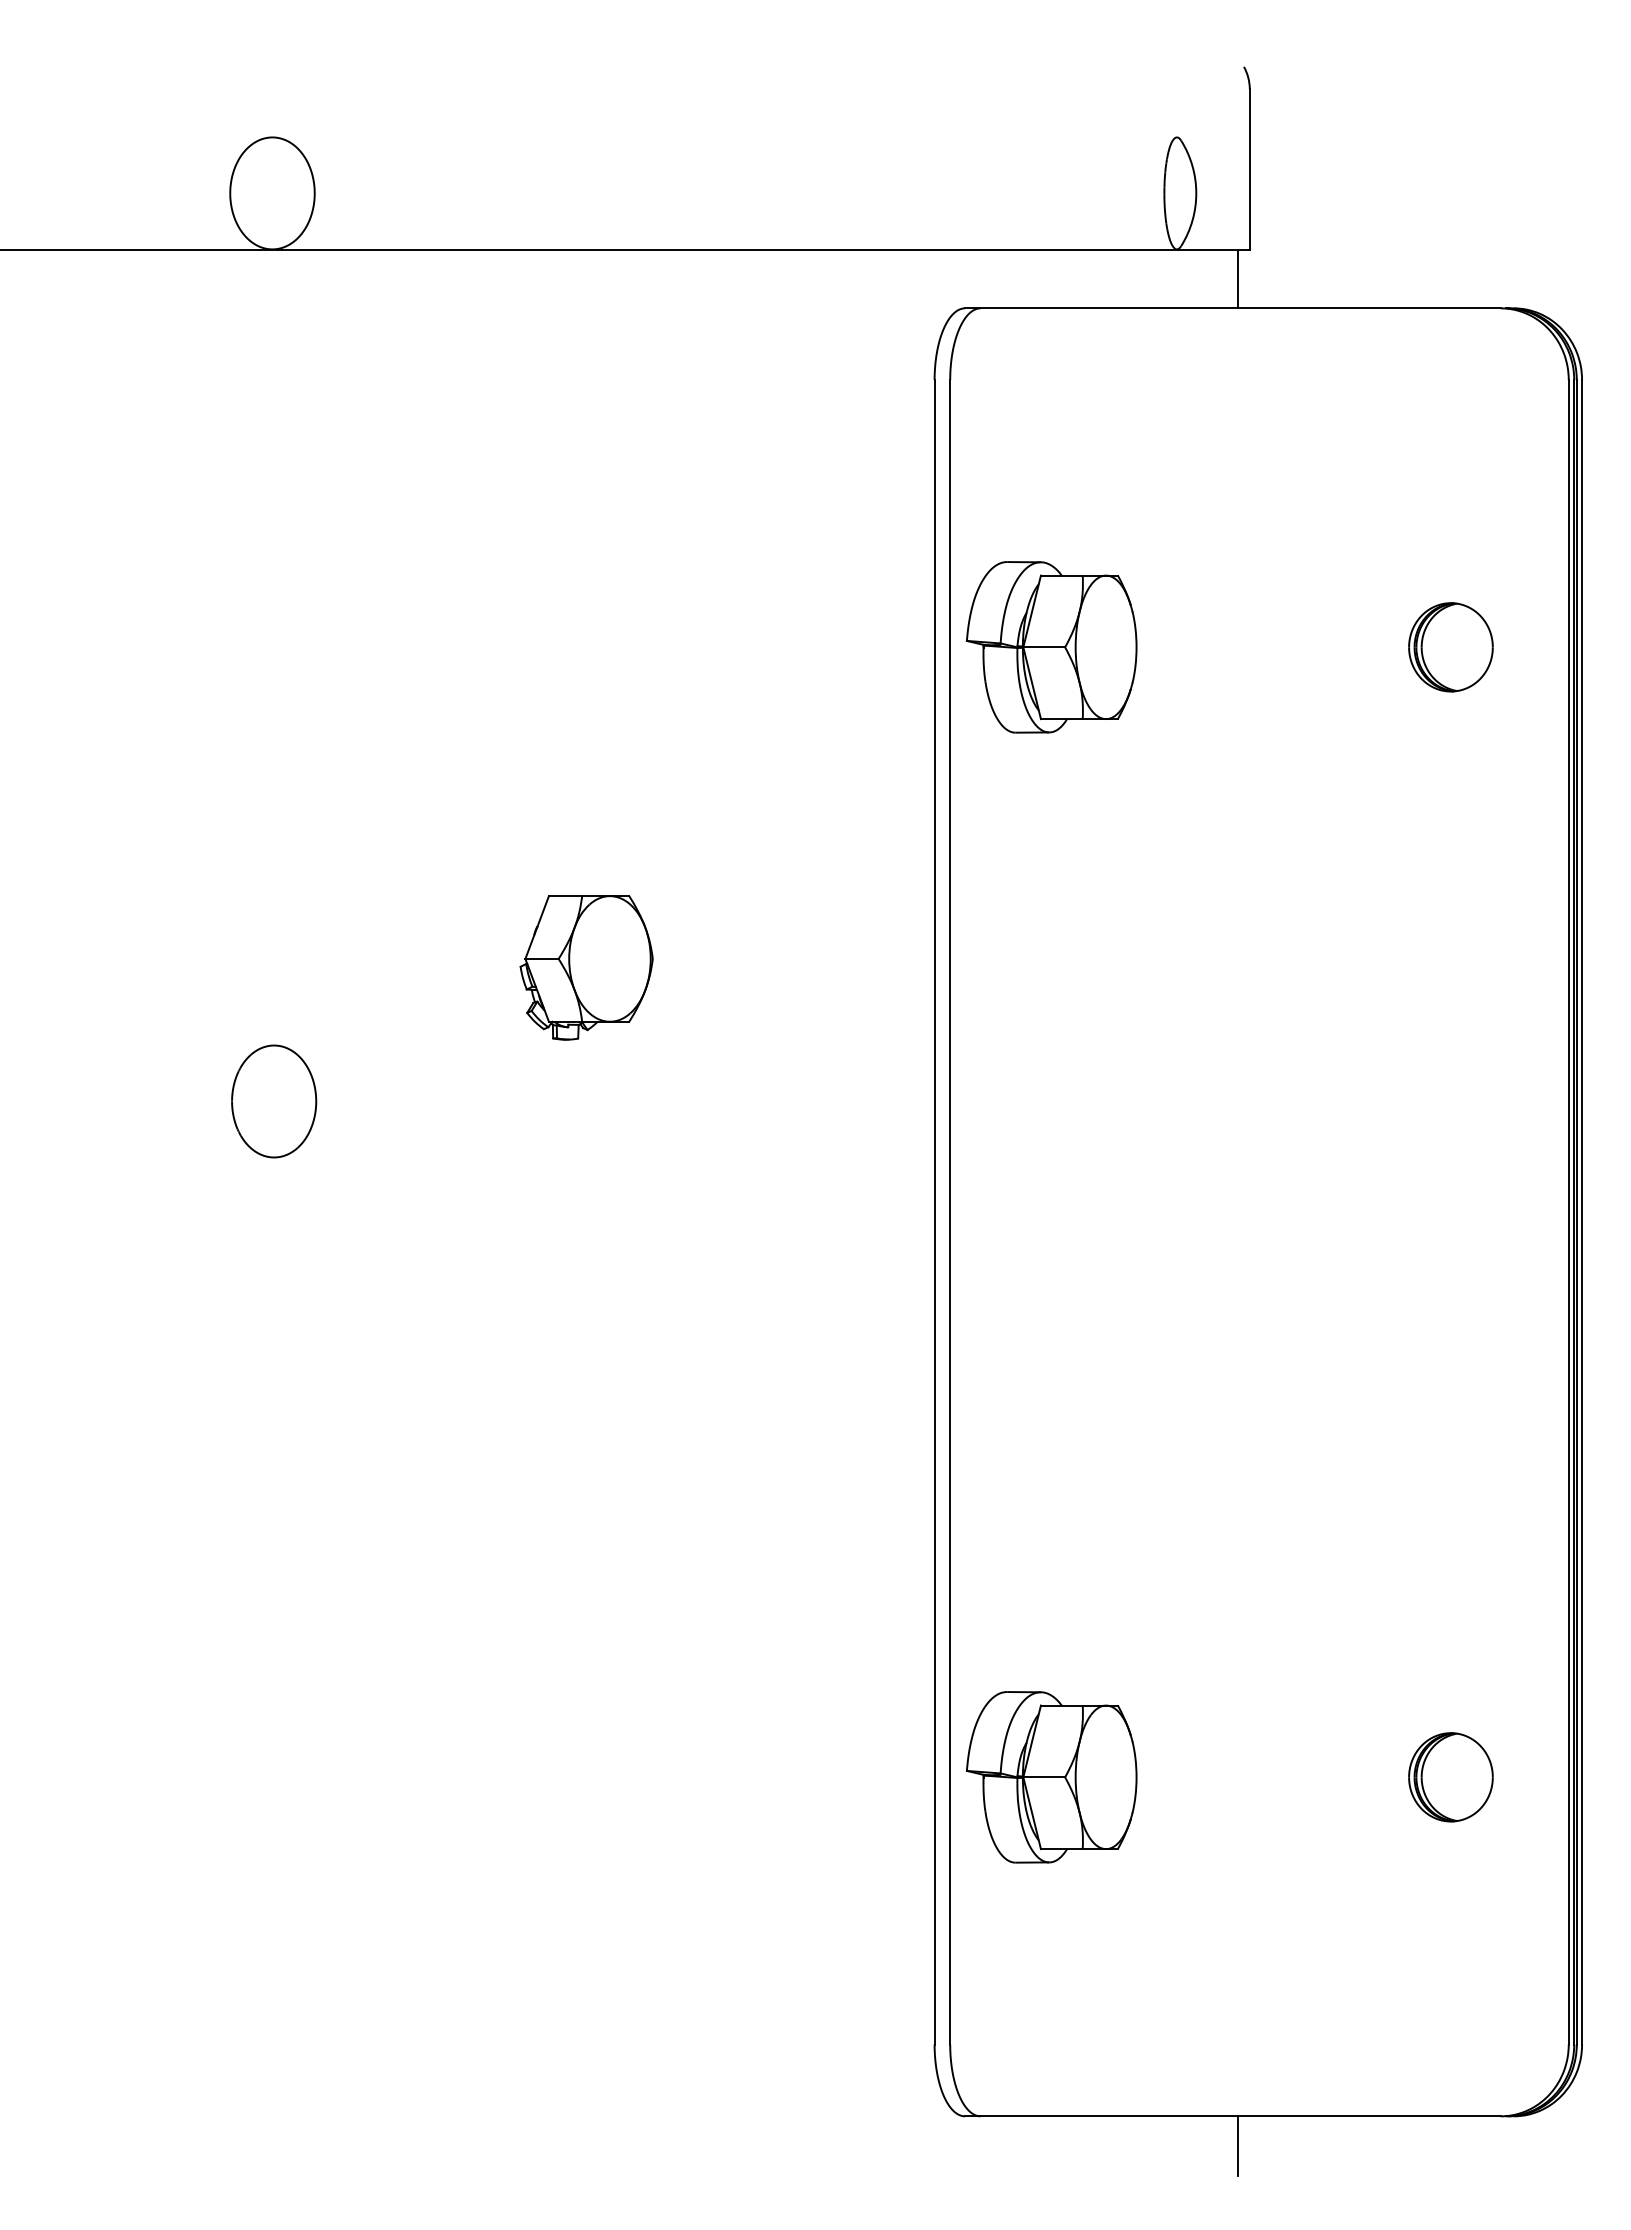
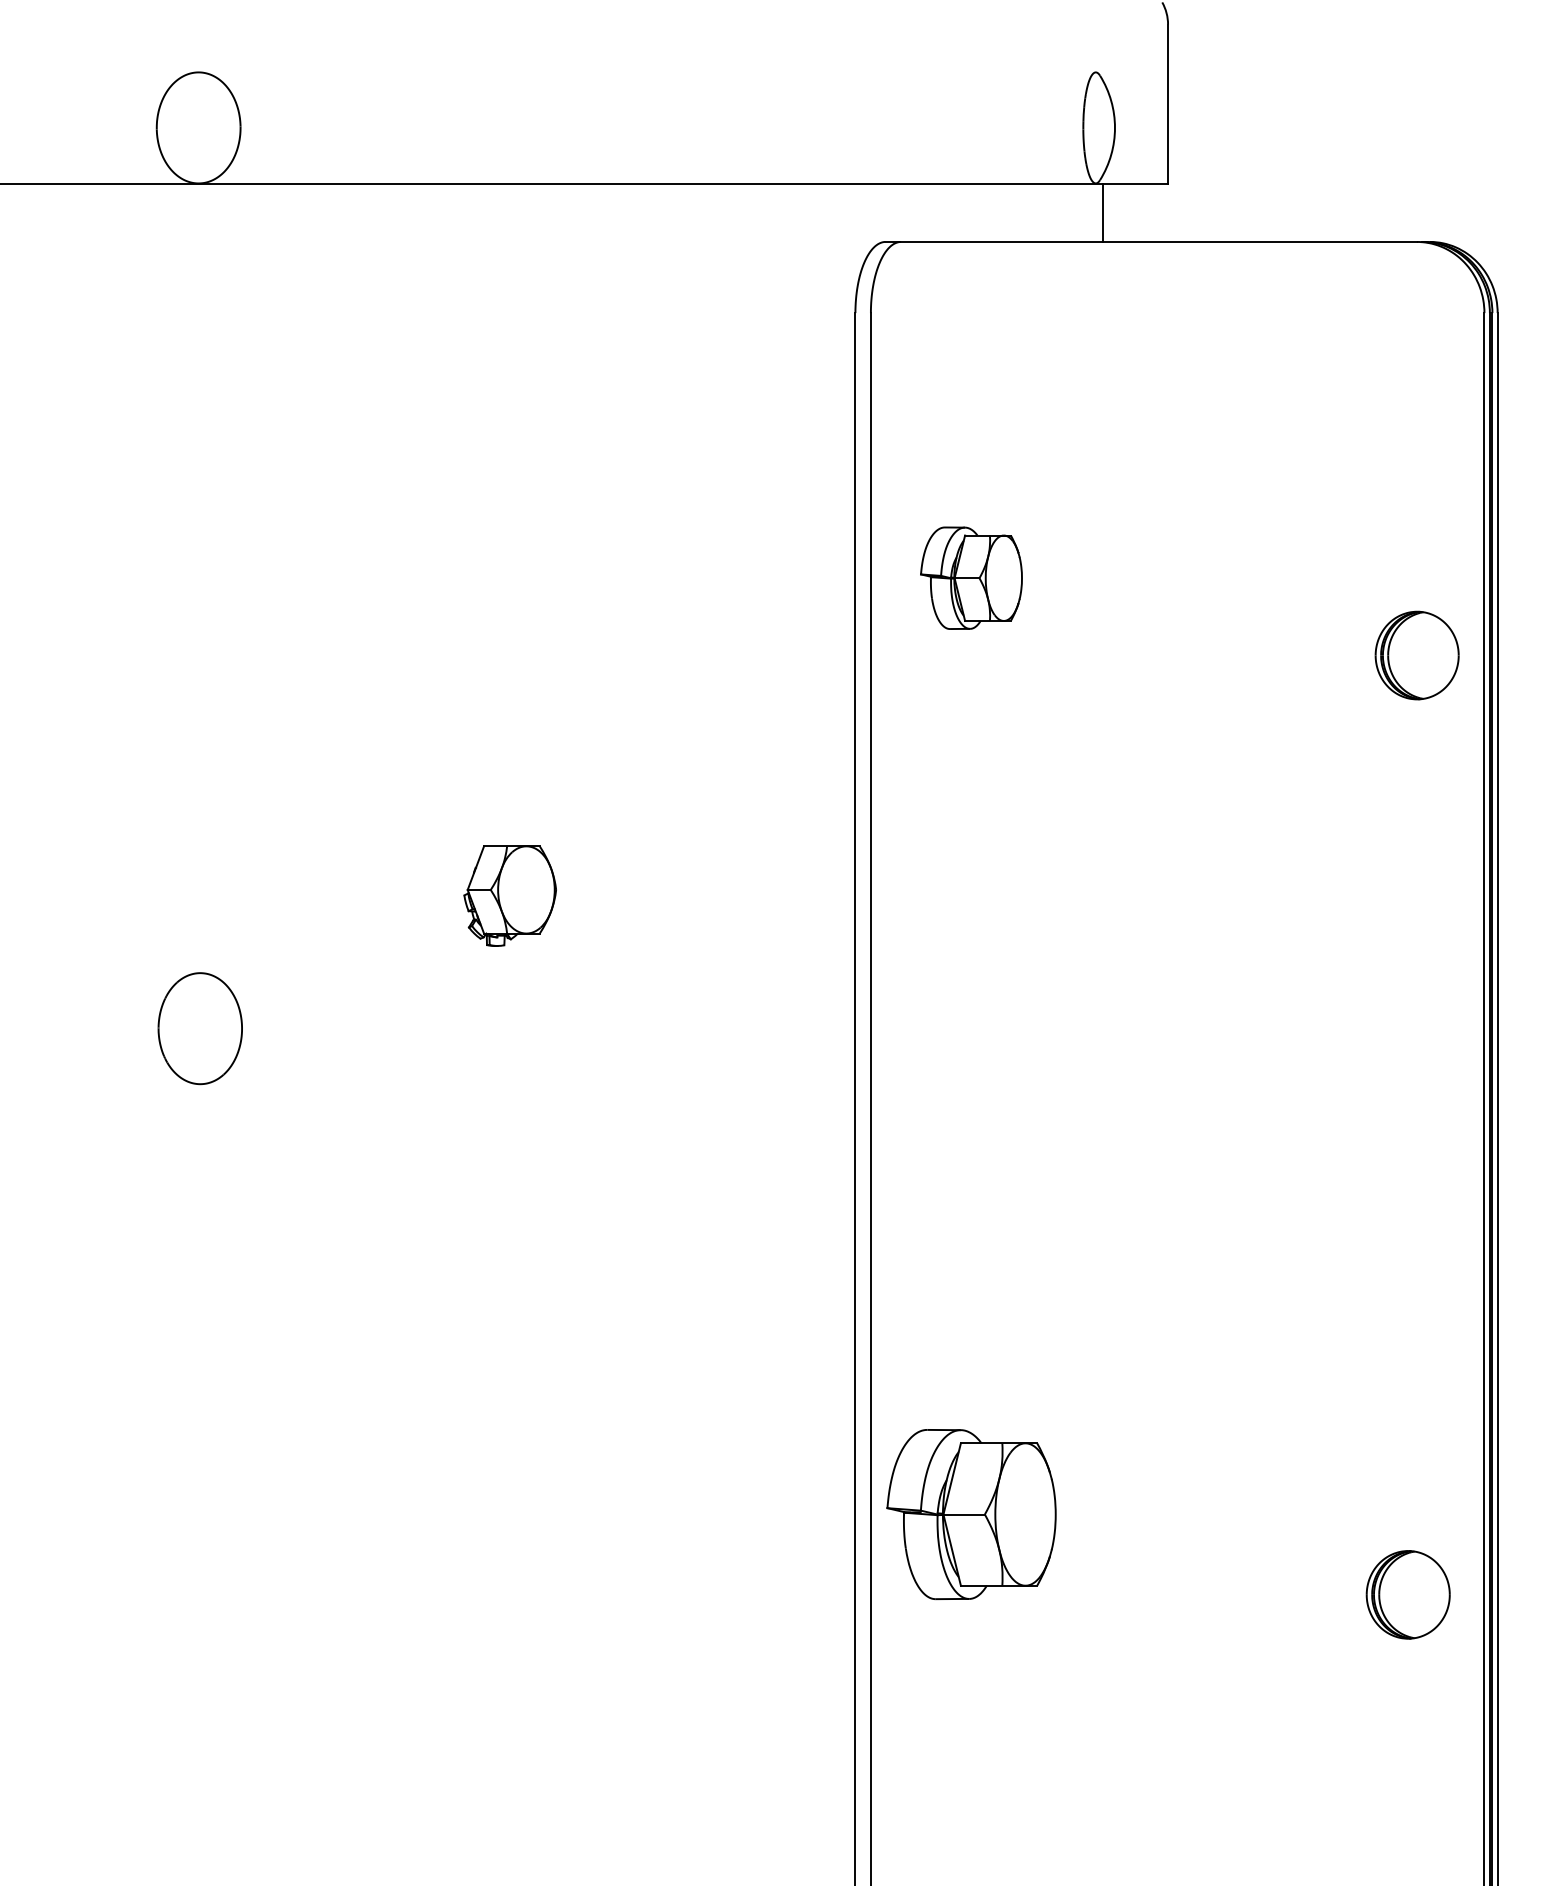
line: (1238, 278) -> (1103, 212), moved
part: (1051, 647) -> (971, 578), size x0.6
part: (1450, 647) -> (1416, 655), moved
part: (586, 967) -> (510, 895), size x0.7
part: (1051, 1777) -> (971, 1514), moved
part: (1450, 1777) -> (1407, 1595), moved

